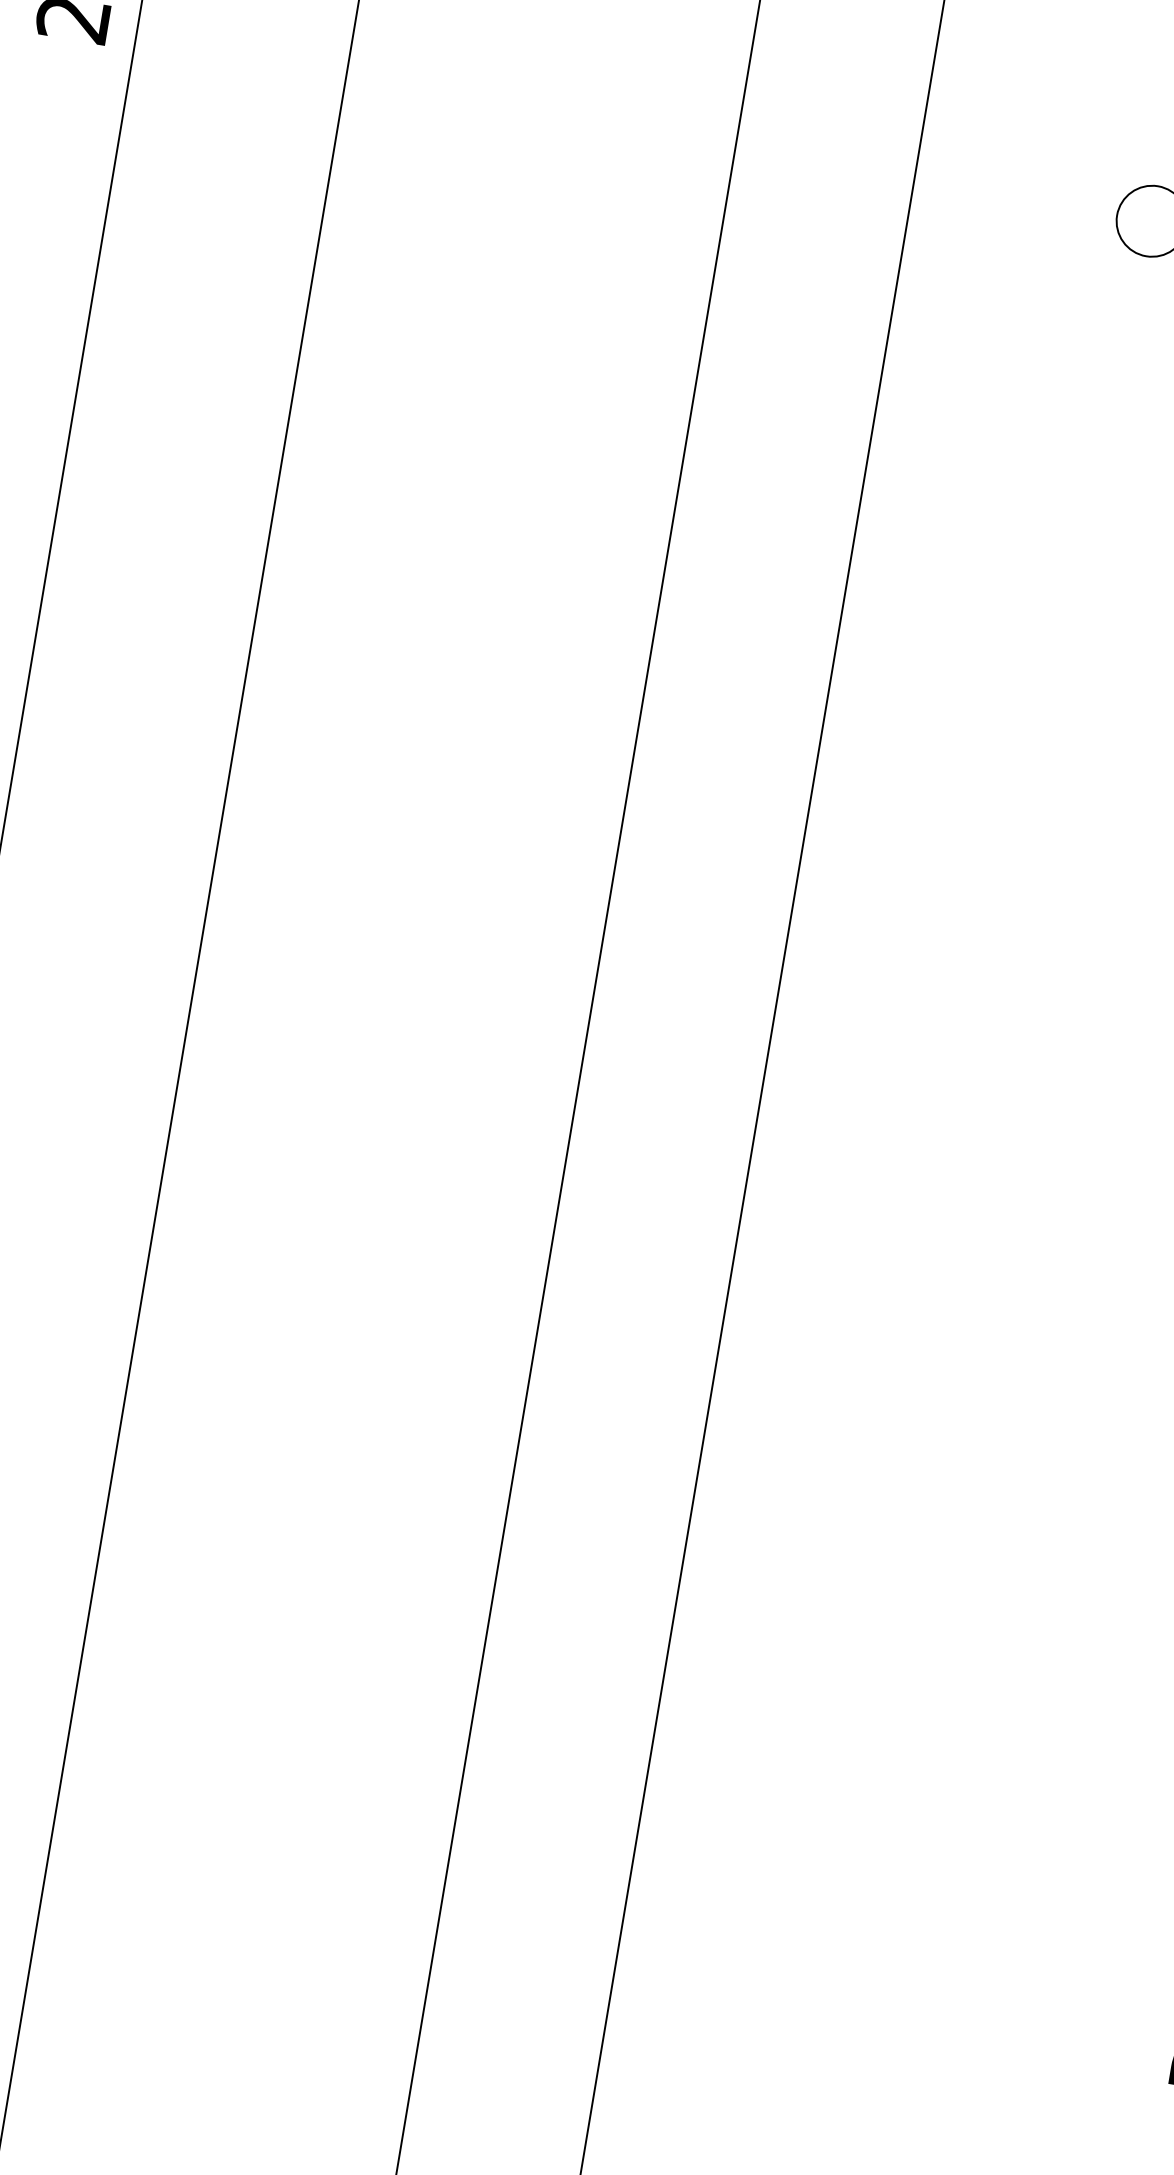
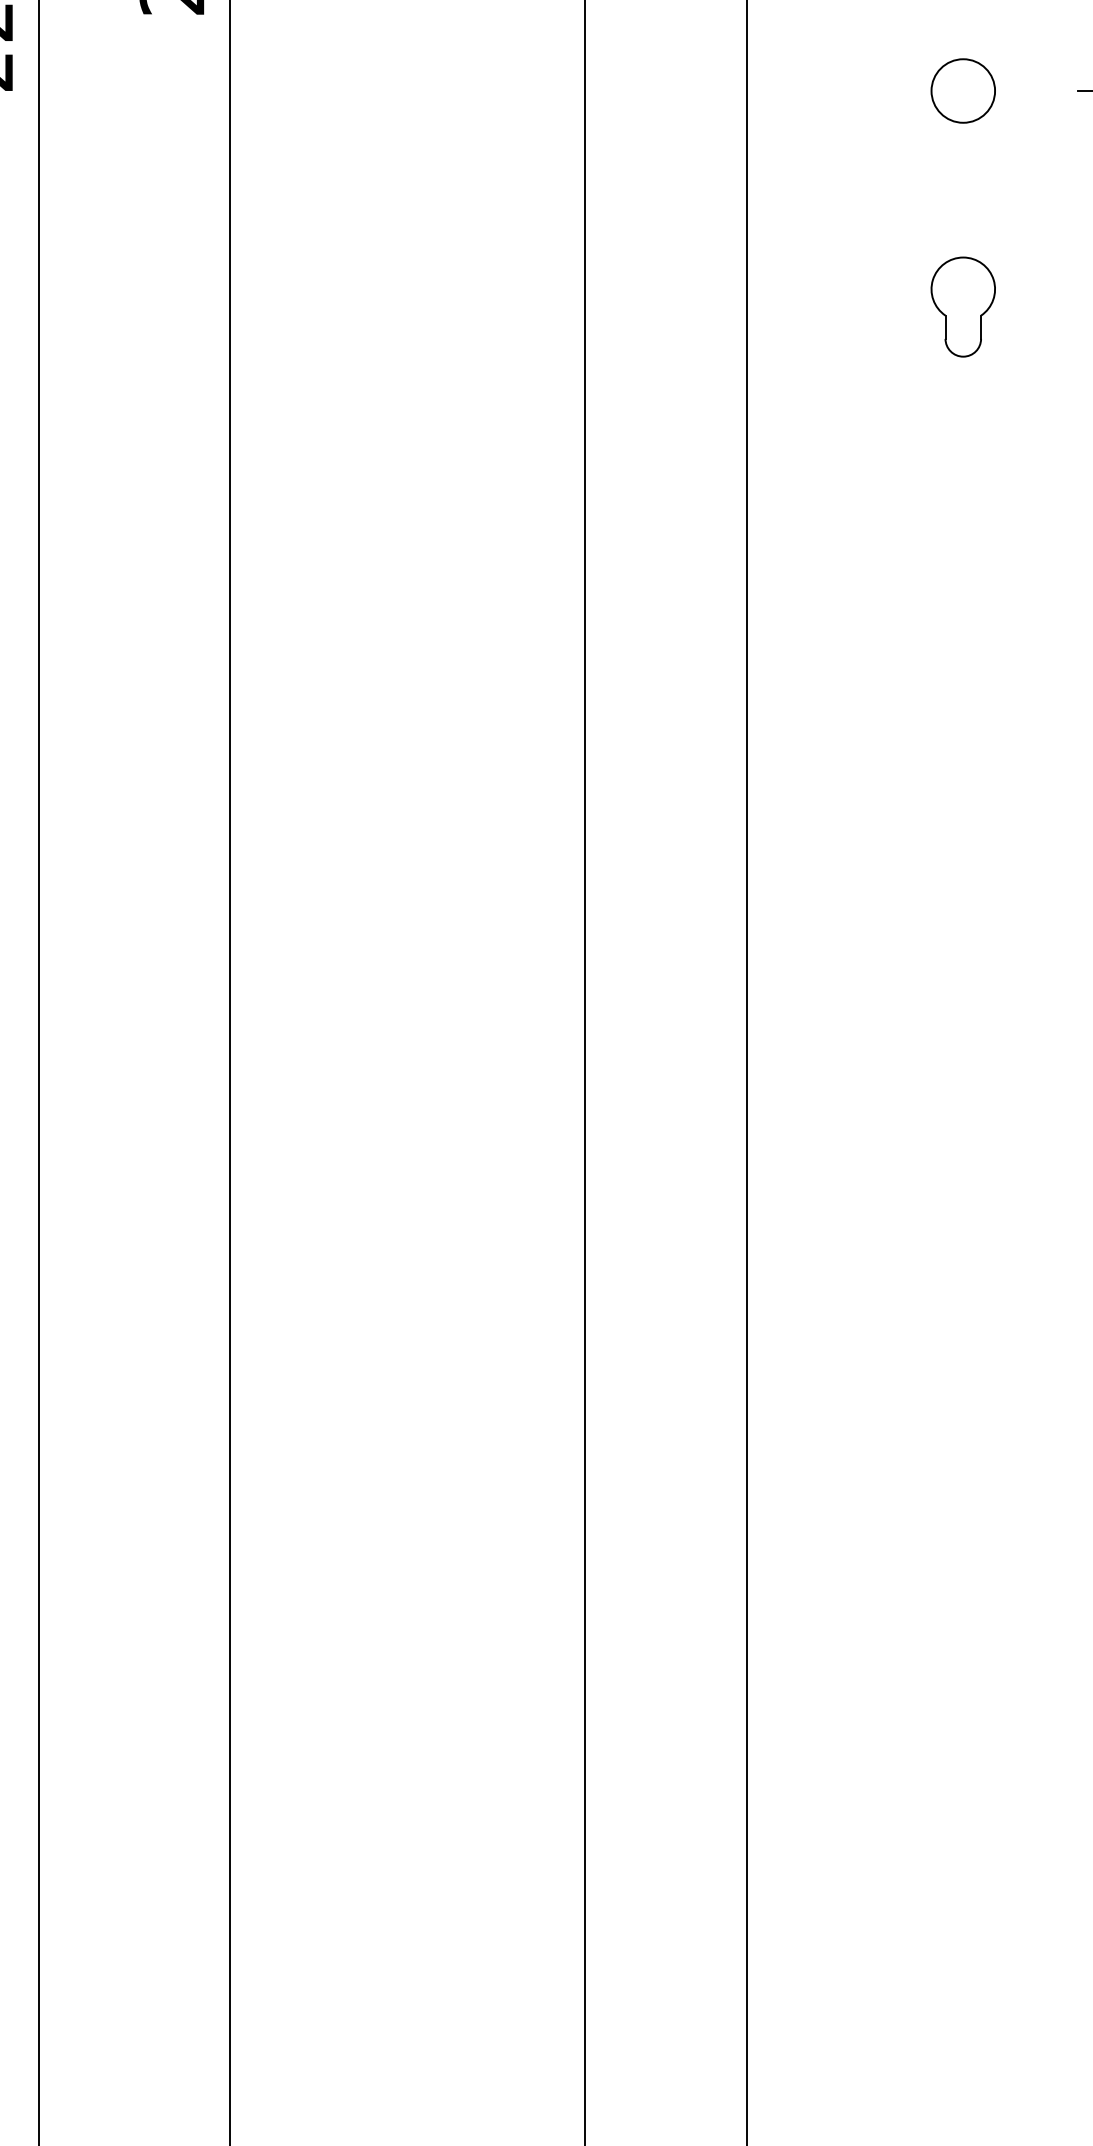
part: (1111, 458) -> (962, 306), added

